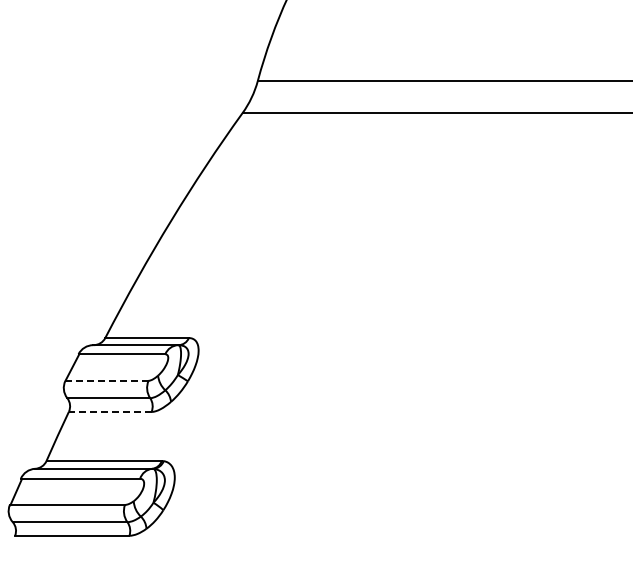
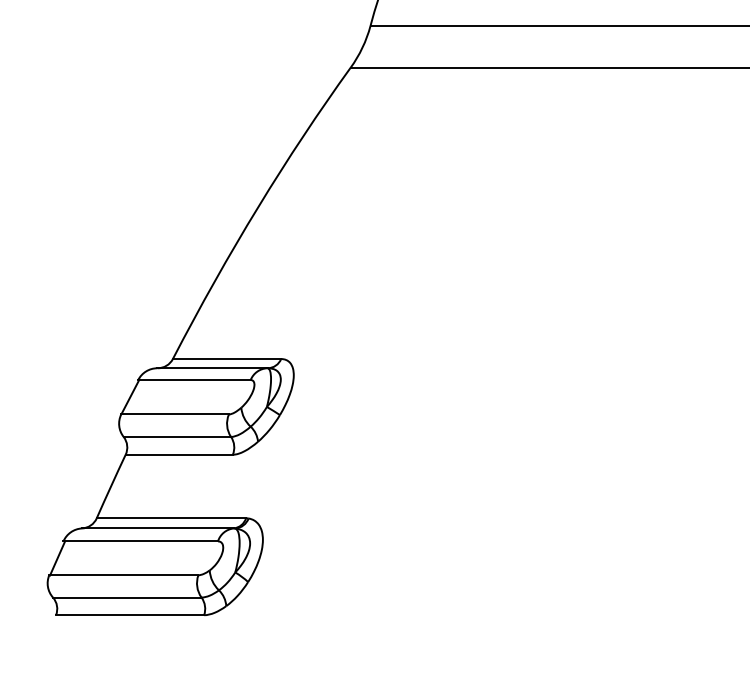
line: (107, 380) -> (175, 414), dashed -> solid
line: (109, 411) -> (178, 454), dashed -> solid

